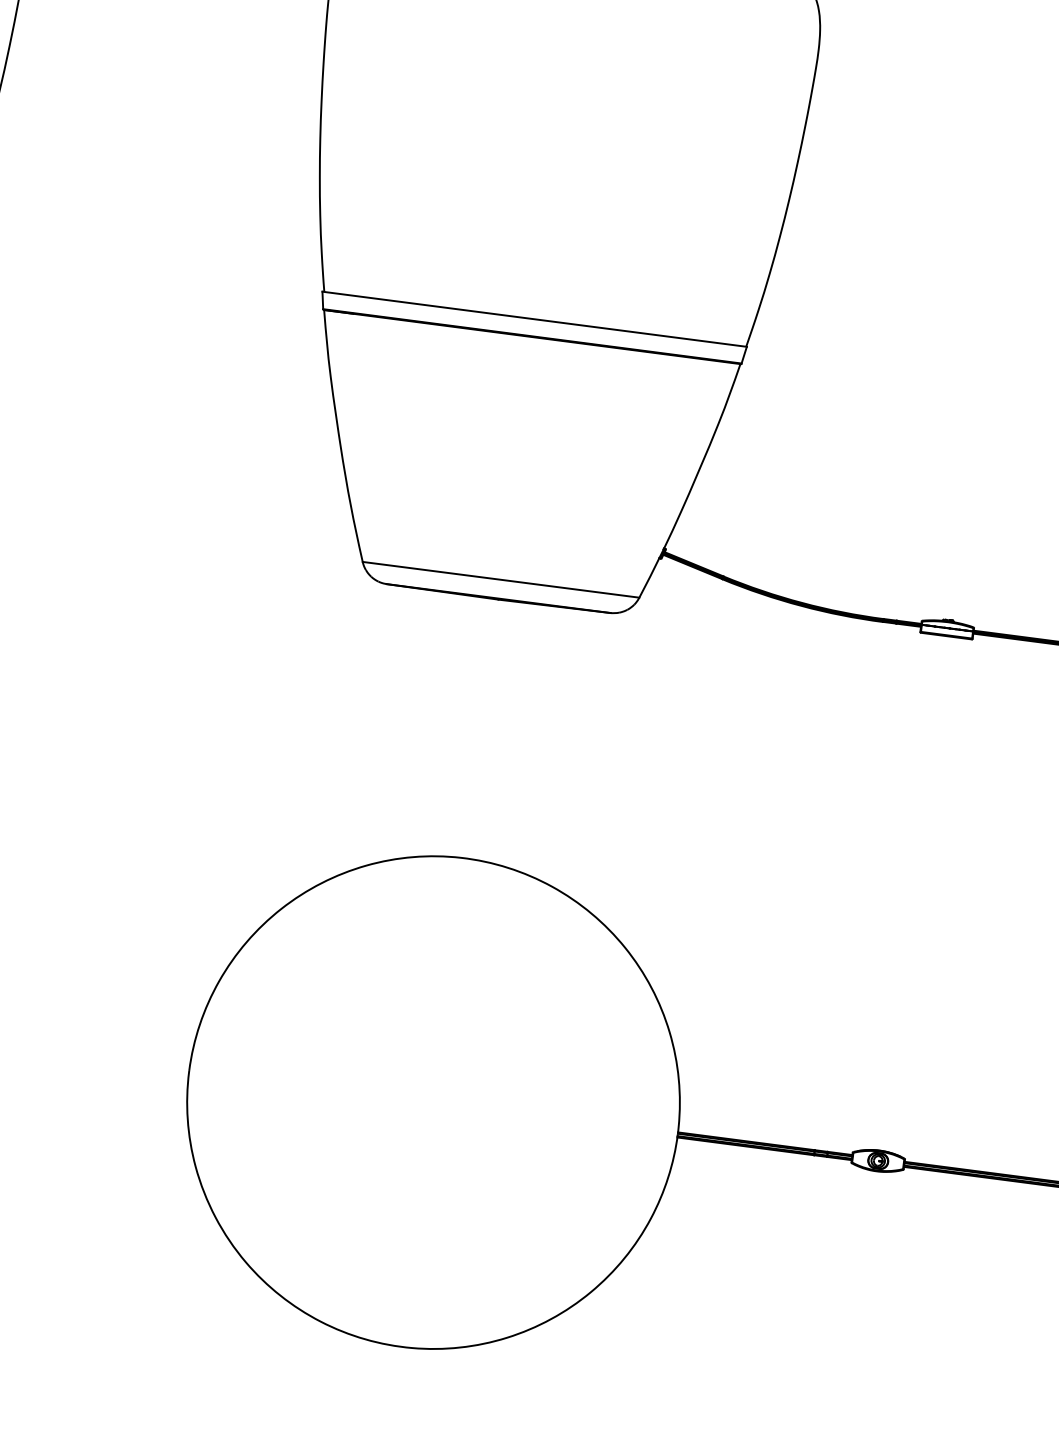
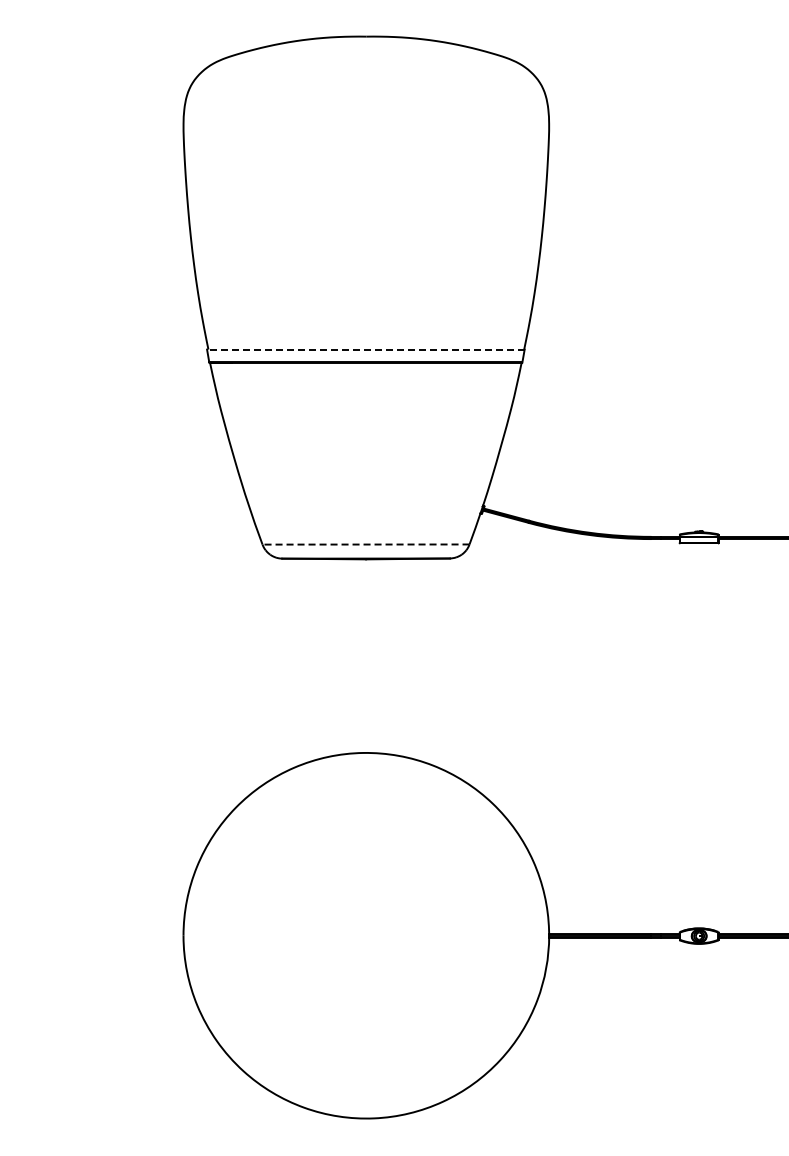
line: (534, 319) -> (365, 349), solid -> dashed
line: (500, 579) -> (365, 544), solid -> dashed

